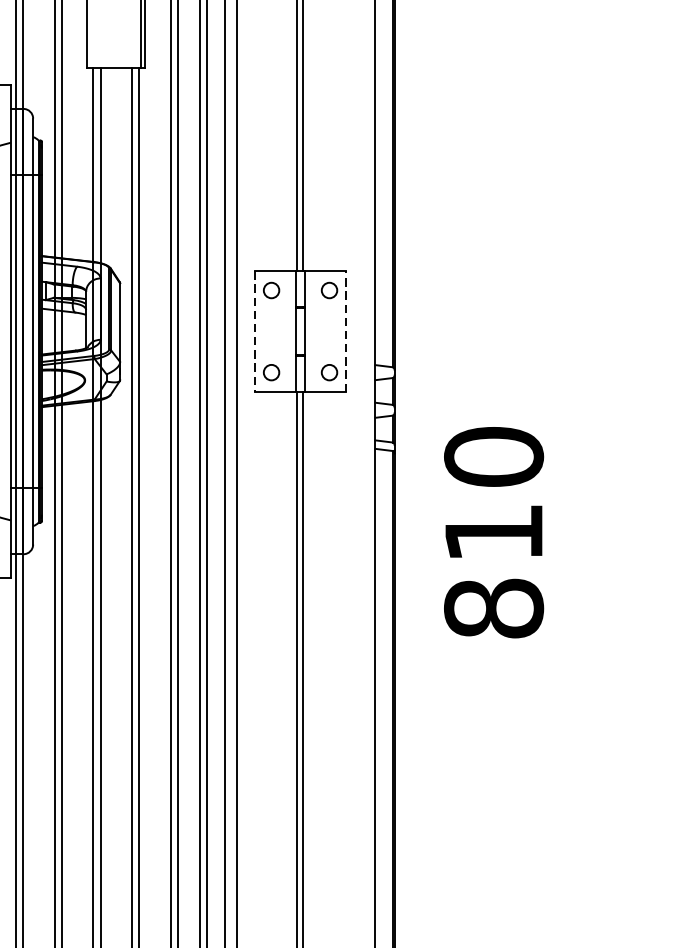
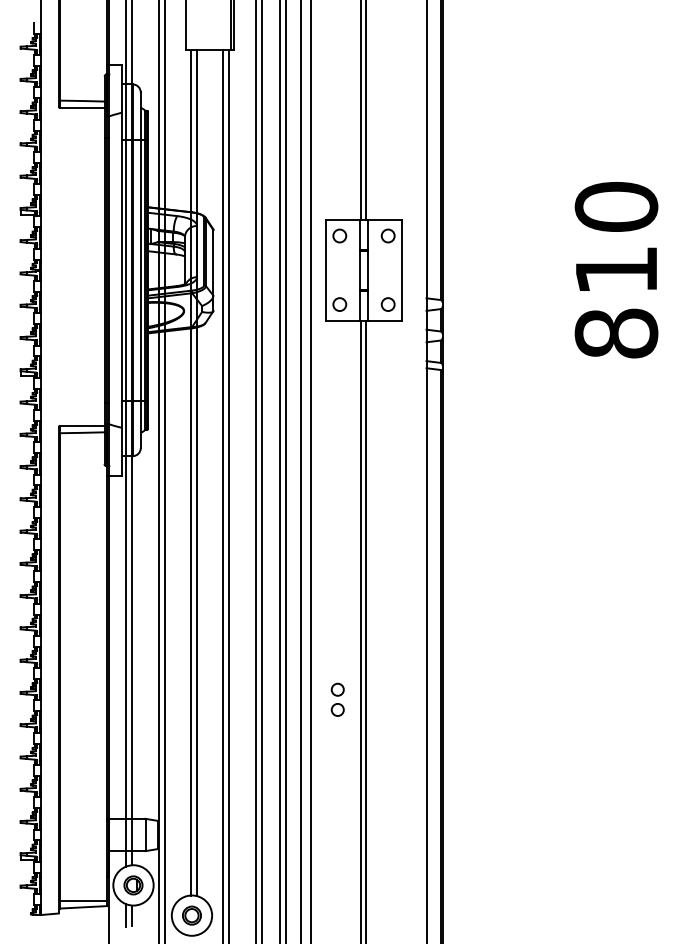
line: (346, 330) -> (402, 269), dashed -> solid
line: (254, 331) -> (325, 270), dashed -> solid
text: (493, 533) -> (616, 270), moved
part: (268, 845) -> (337, 699), added

